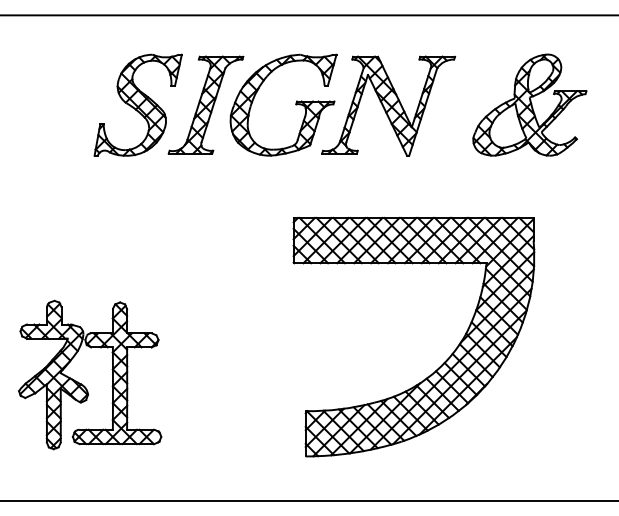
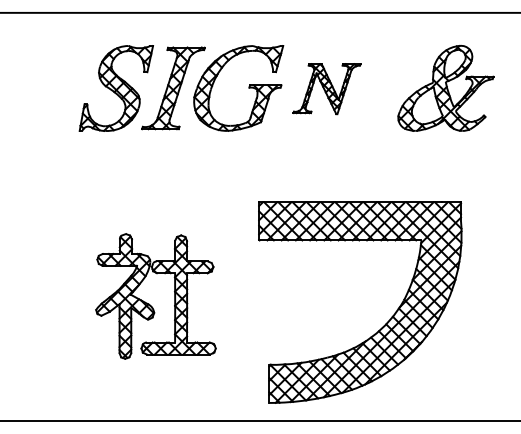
part: (387, 105) -> (326, 88), size x0.6
part: (441, 364) -> (383, 325), moved
part: (82, 383) -> (149, 303), moved

